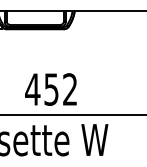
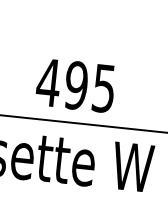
text: (60, 89) -> (89, 86), 452 -> 495

